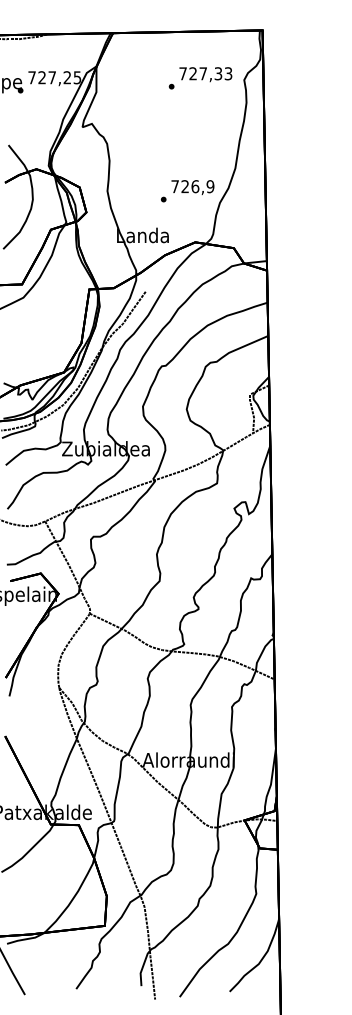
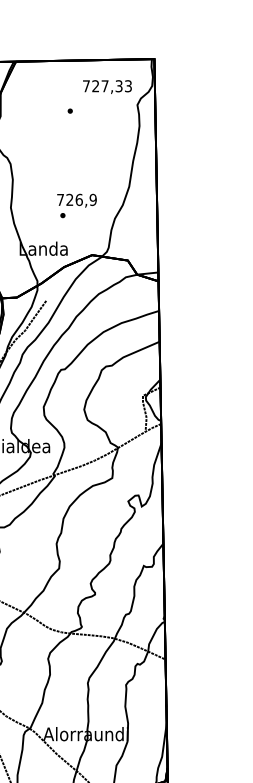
text: (205, 74) -> (107, 86), moved
text: (192, 187) -> (76, 200), moved

